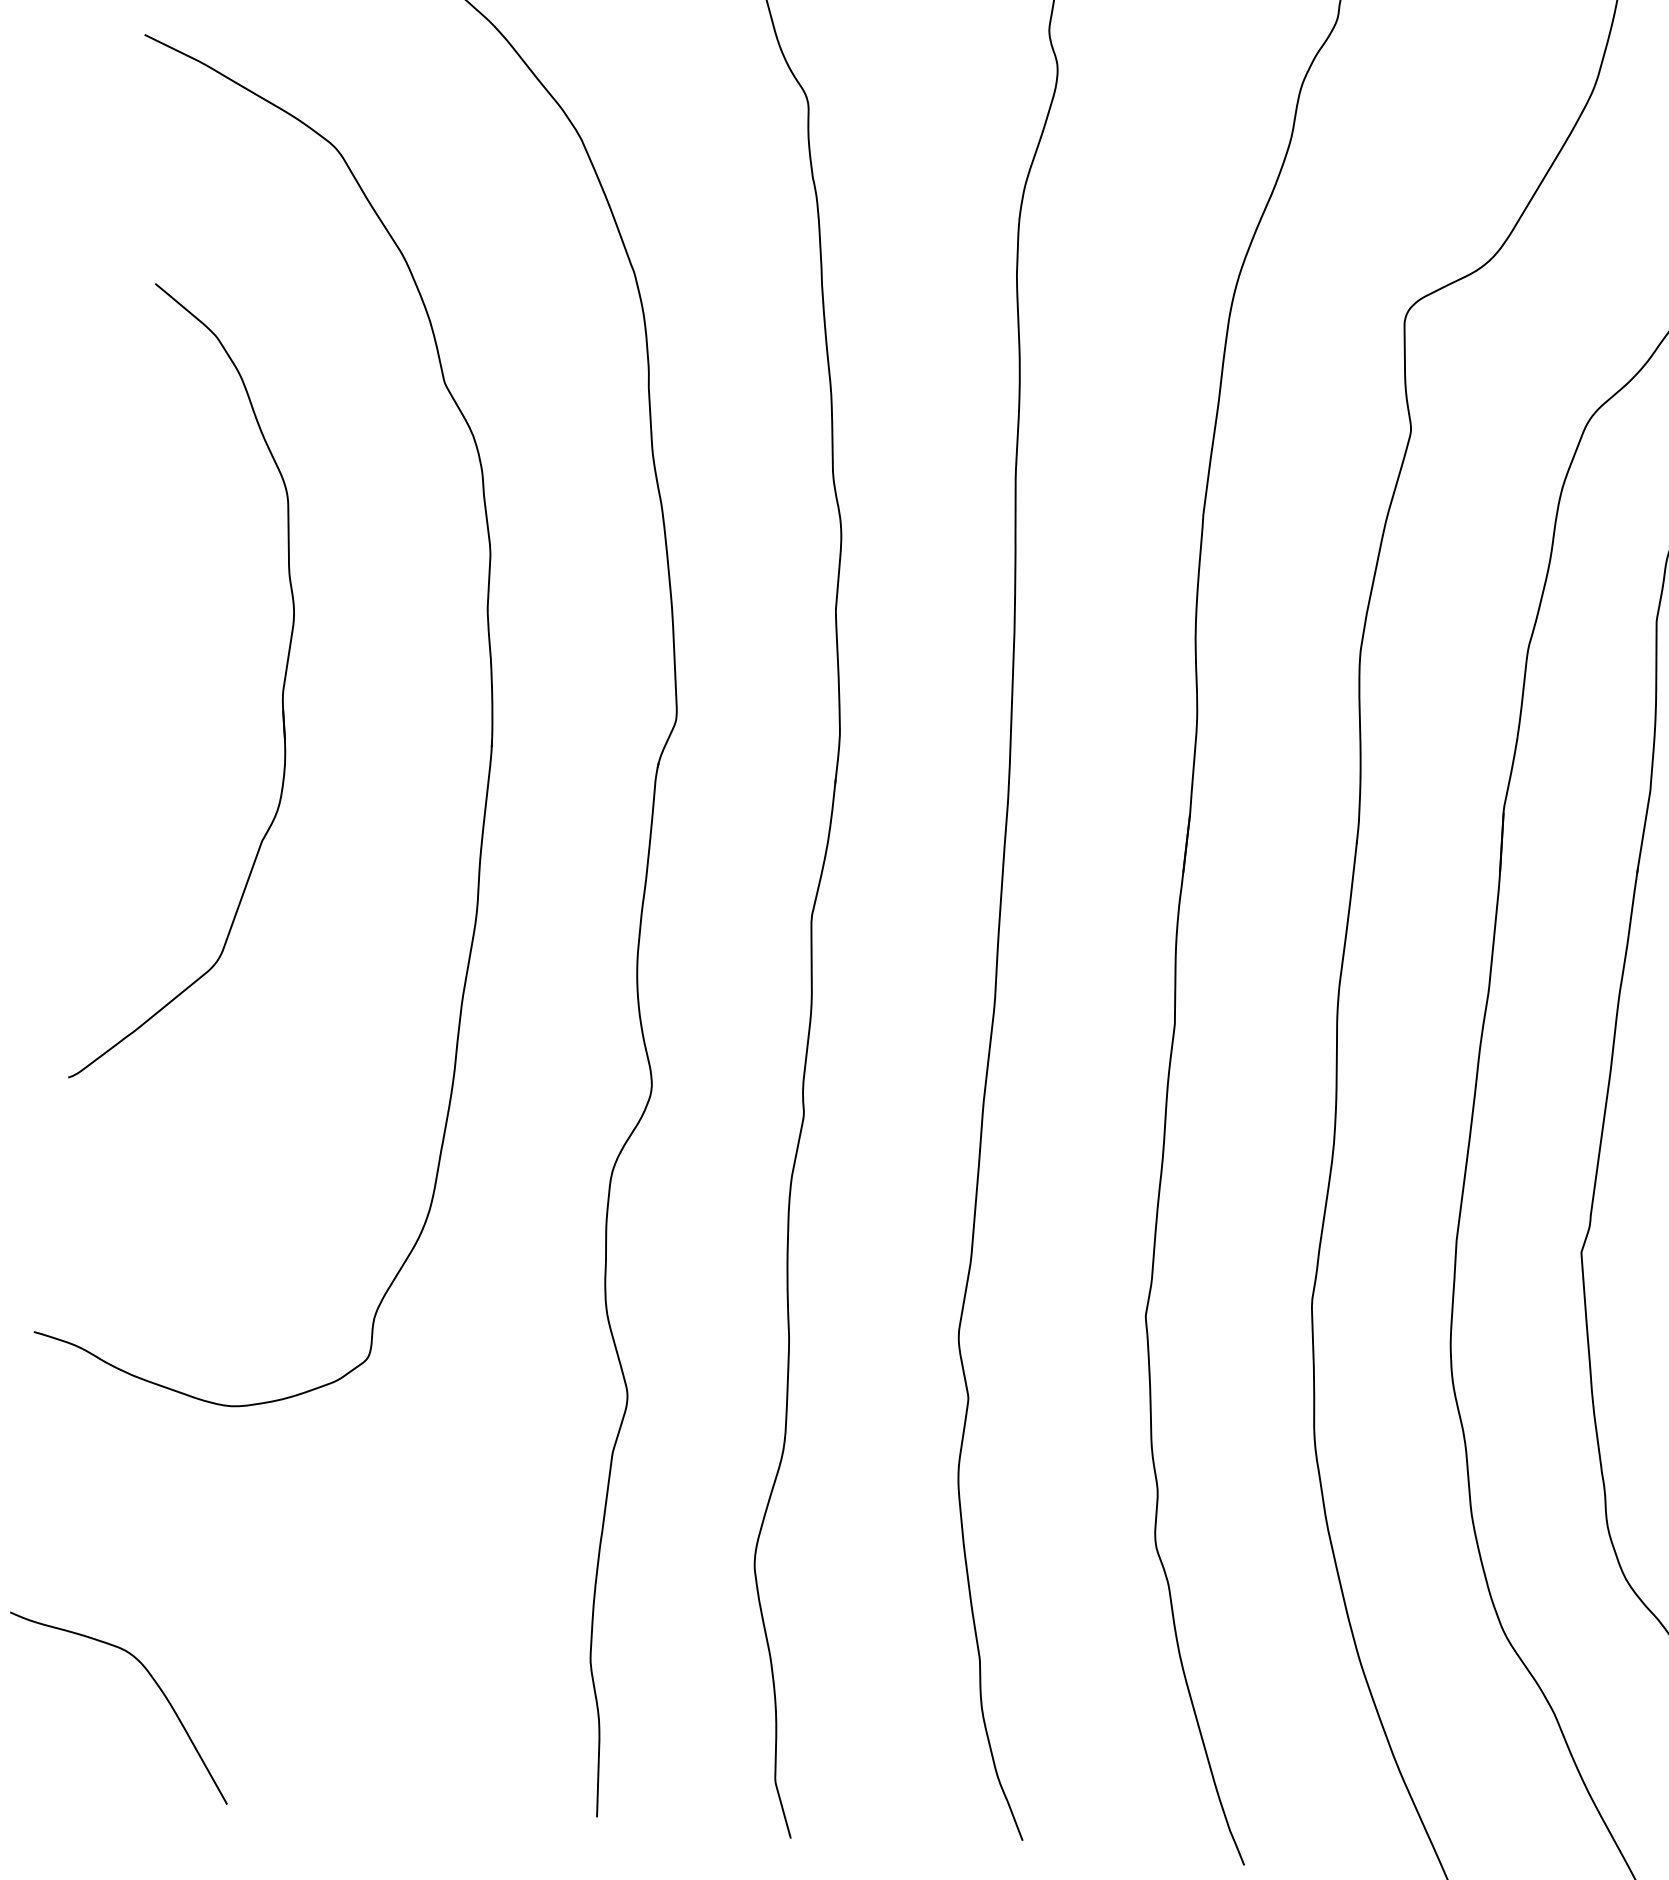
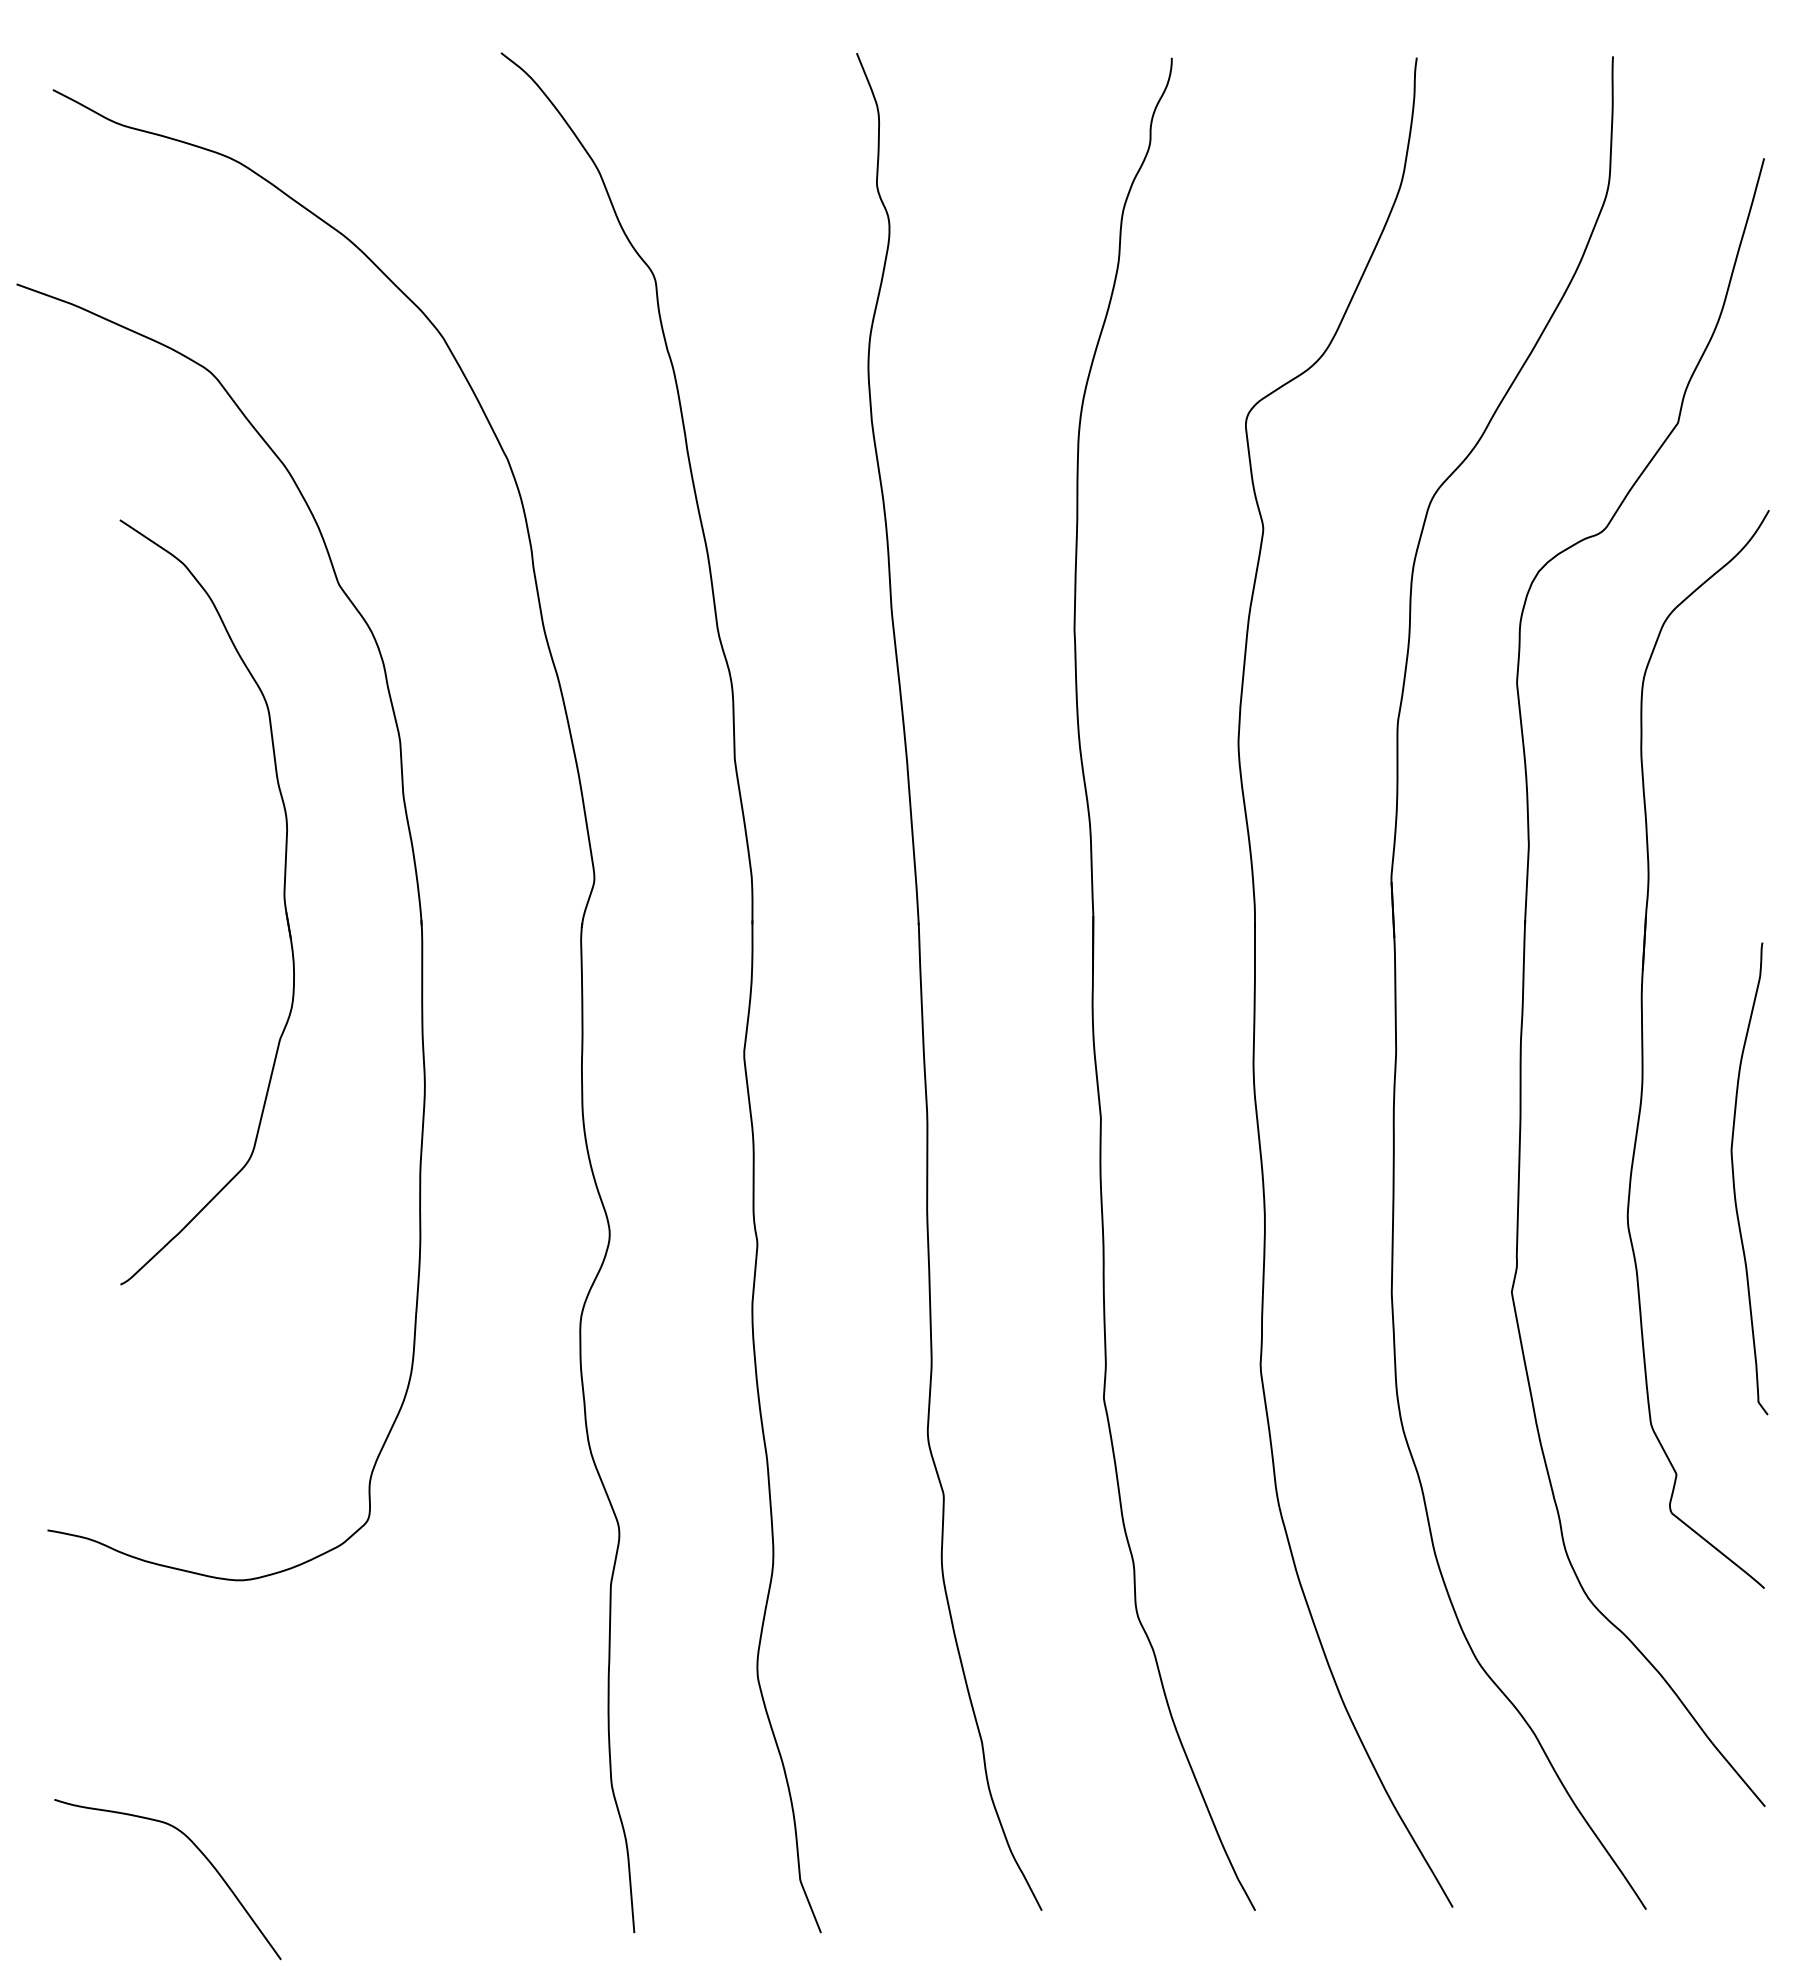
part: (281, 697) -> (283, 900), moved

